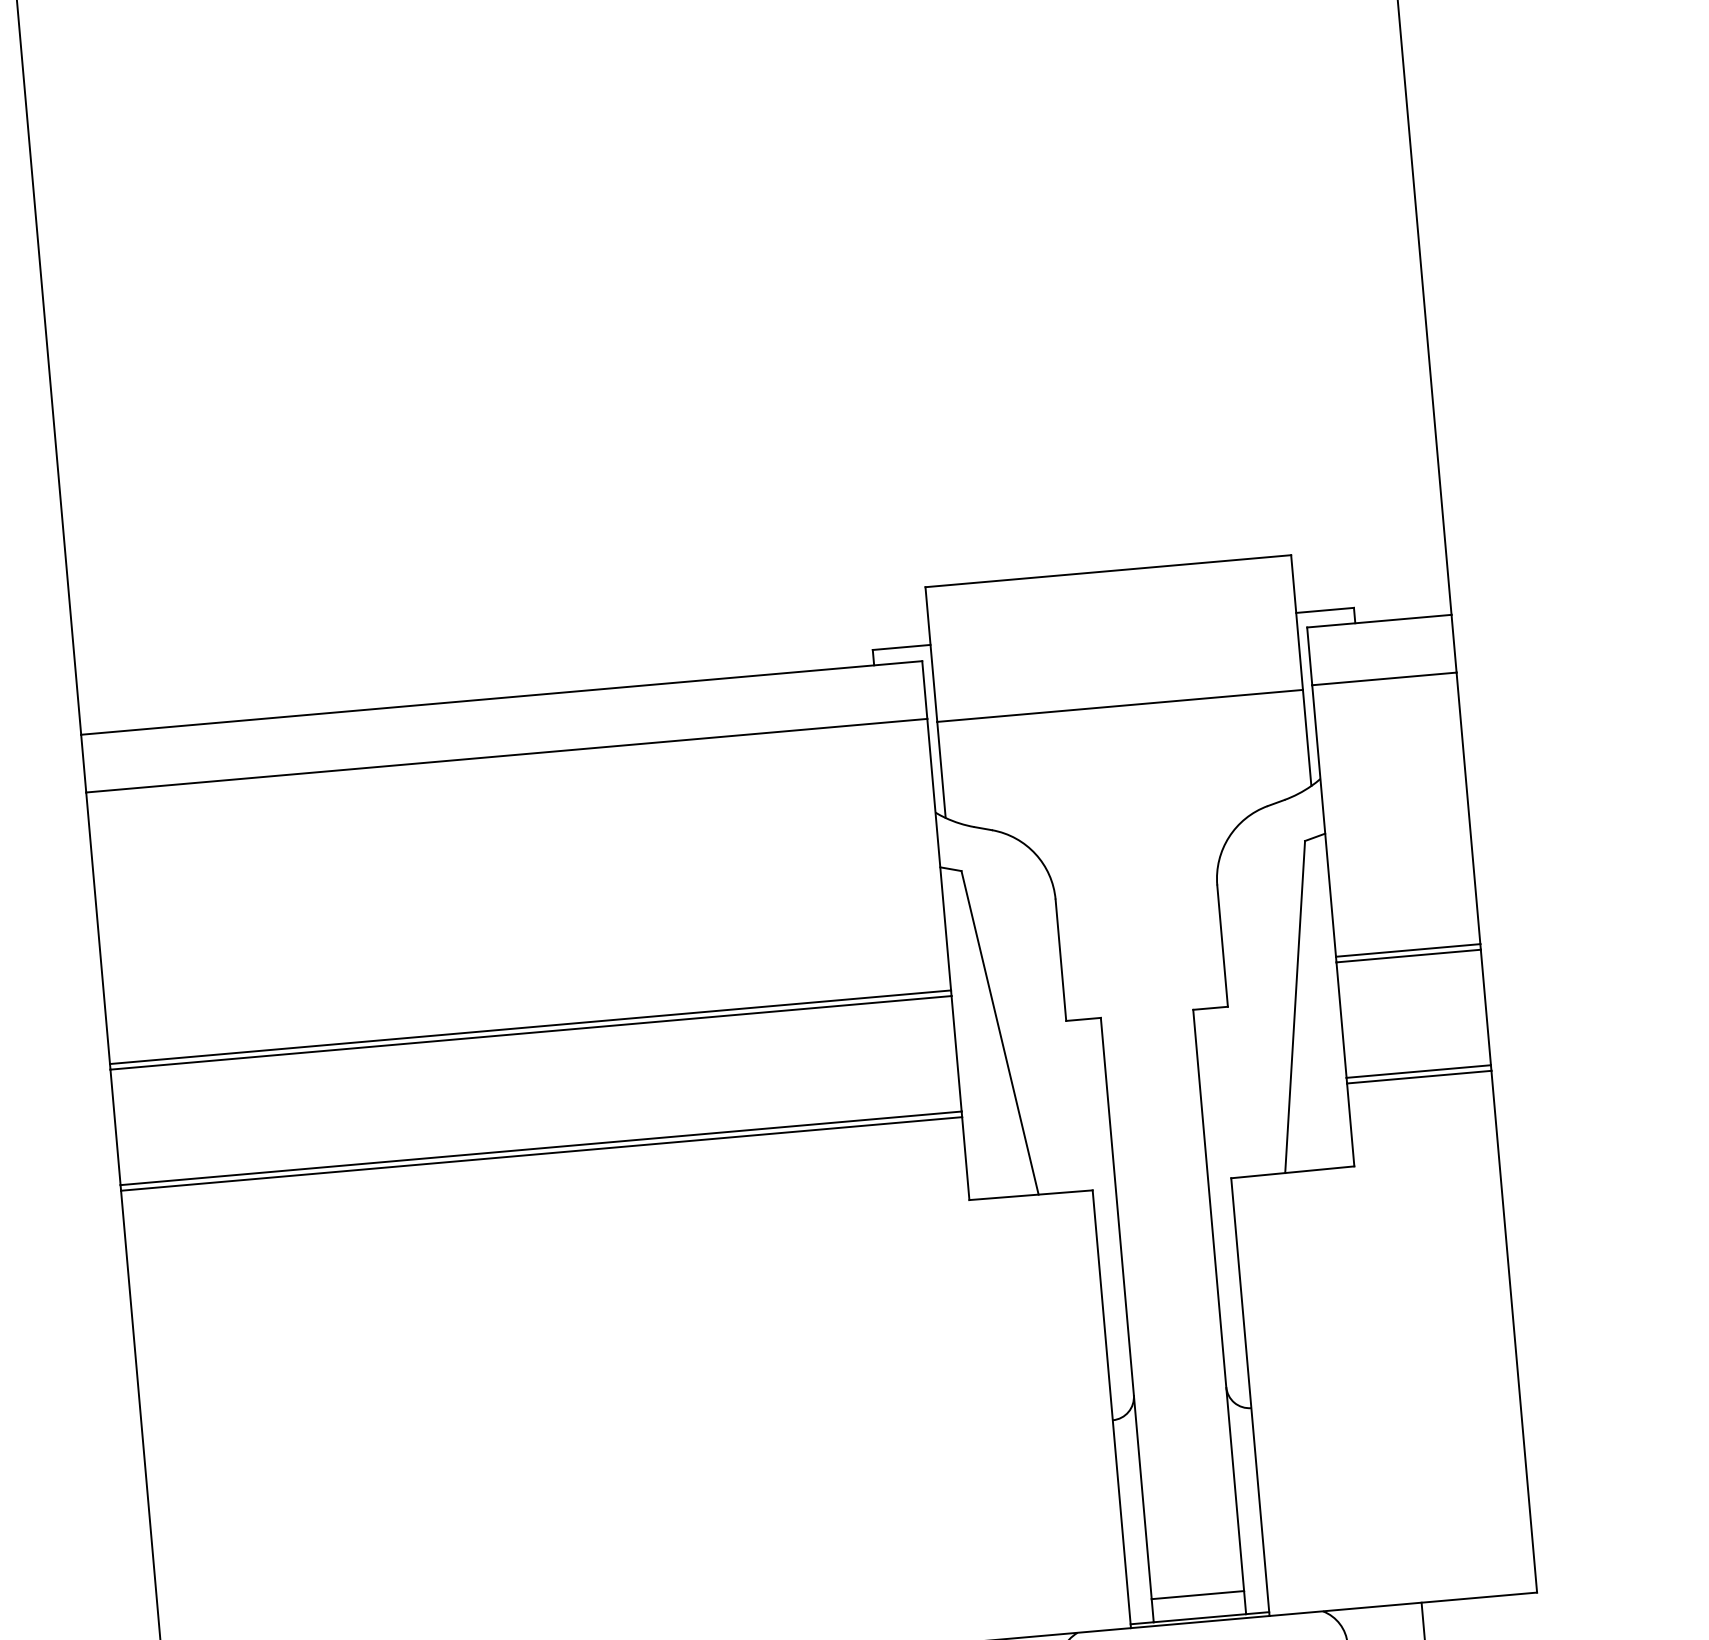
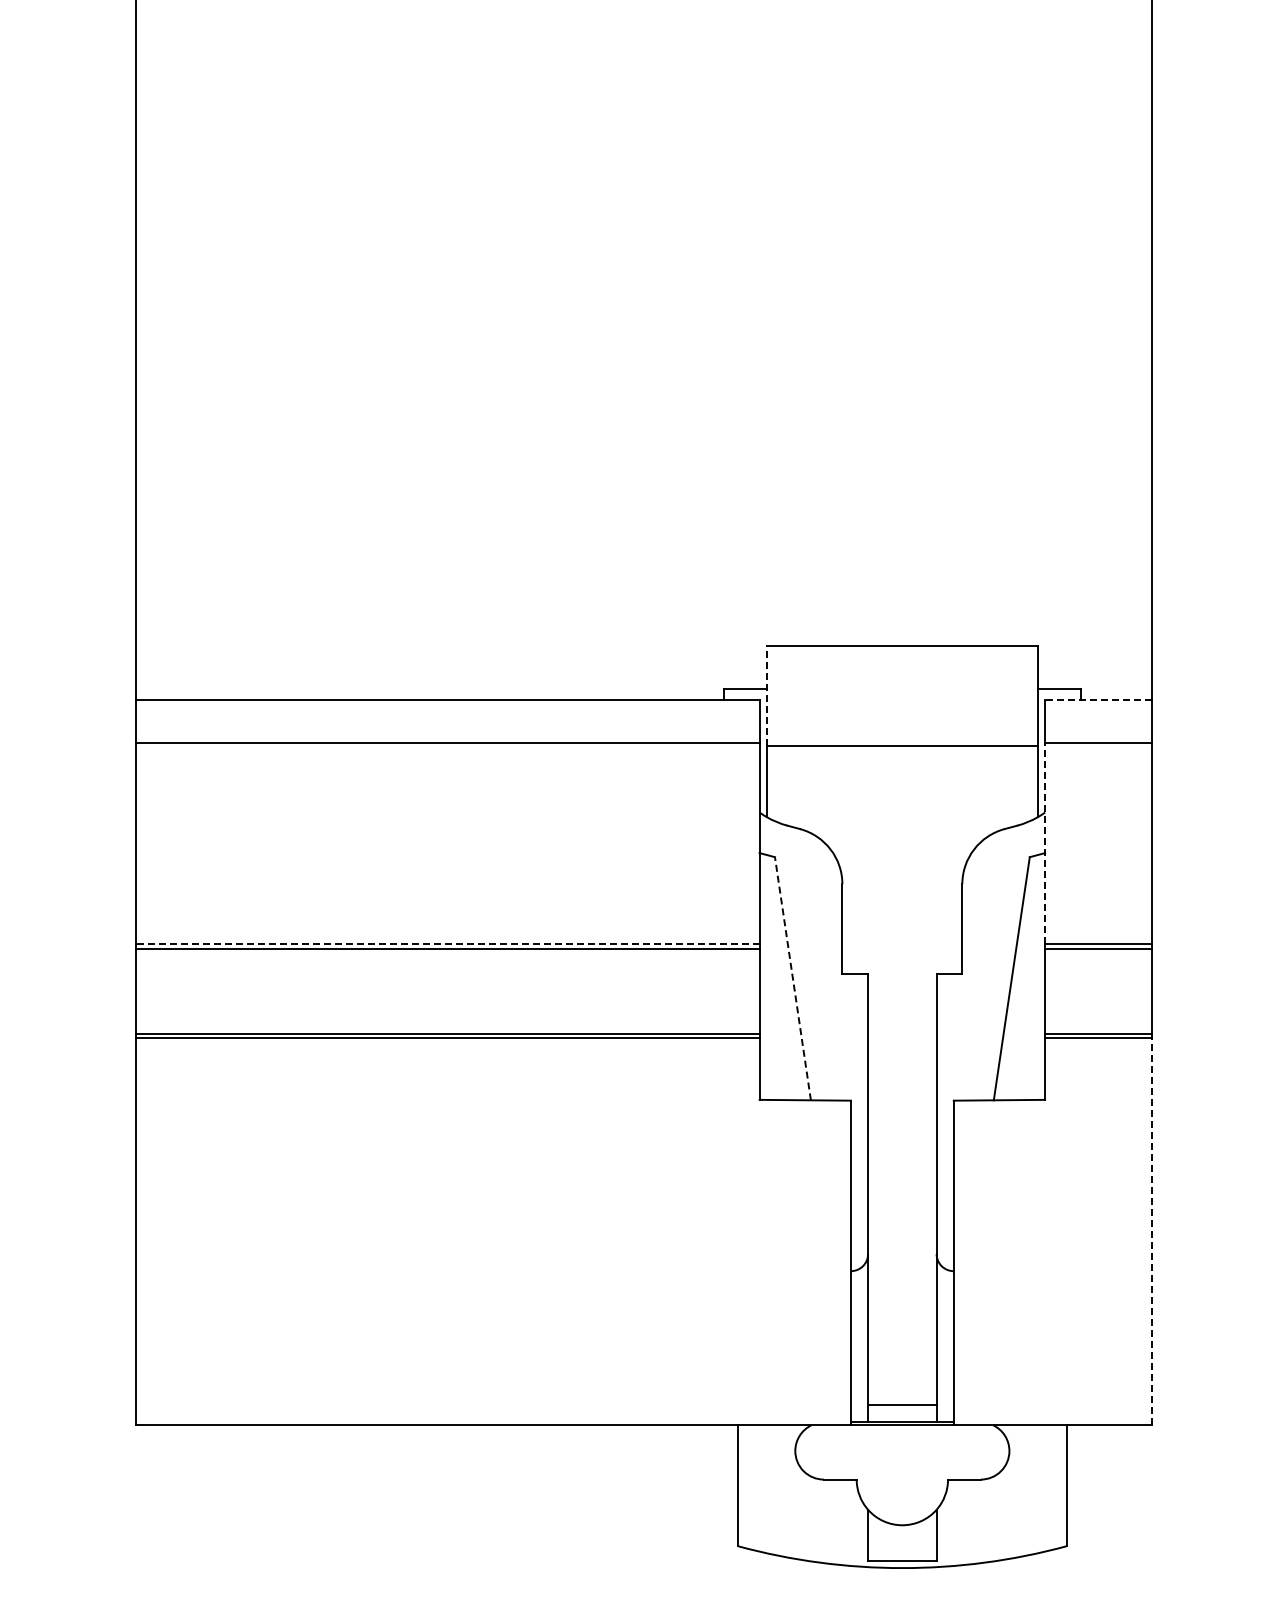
line: (1379, 621) -> (1098, 700), solid -> dashed
line: (930, 654) -> (766, 695), solid -> dashed
line: (1324, 820) -> (1045, 843), solid -> dashed
line: (530, 1027) -> (447, 944), solid -> dashed
line: (999, 1032) -> (792, 978), solid -> dashed
line: (1514, 1331) -> (1152, 1231), solid -> dashed

